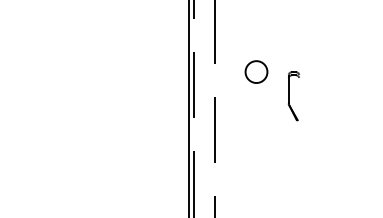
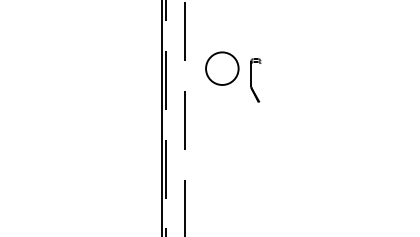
circle: (256, 71) -> (222, 68), size x1.67
part: (293, 96) -> (255, 80), moved

